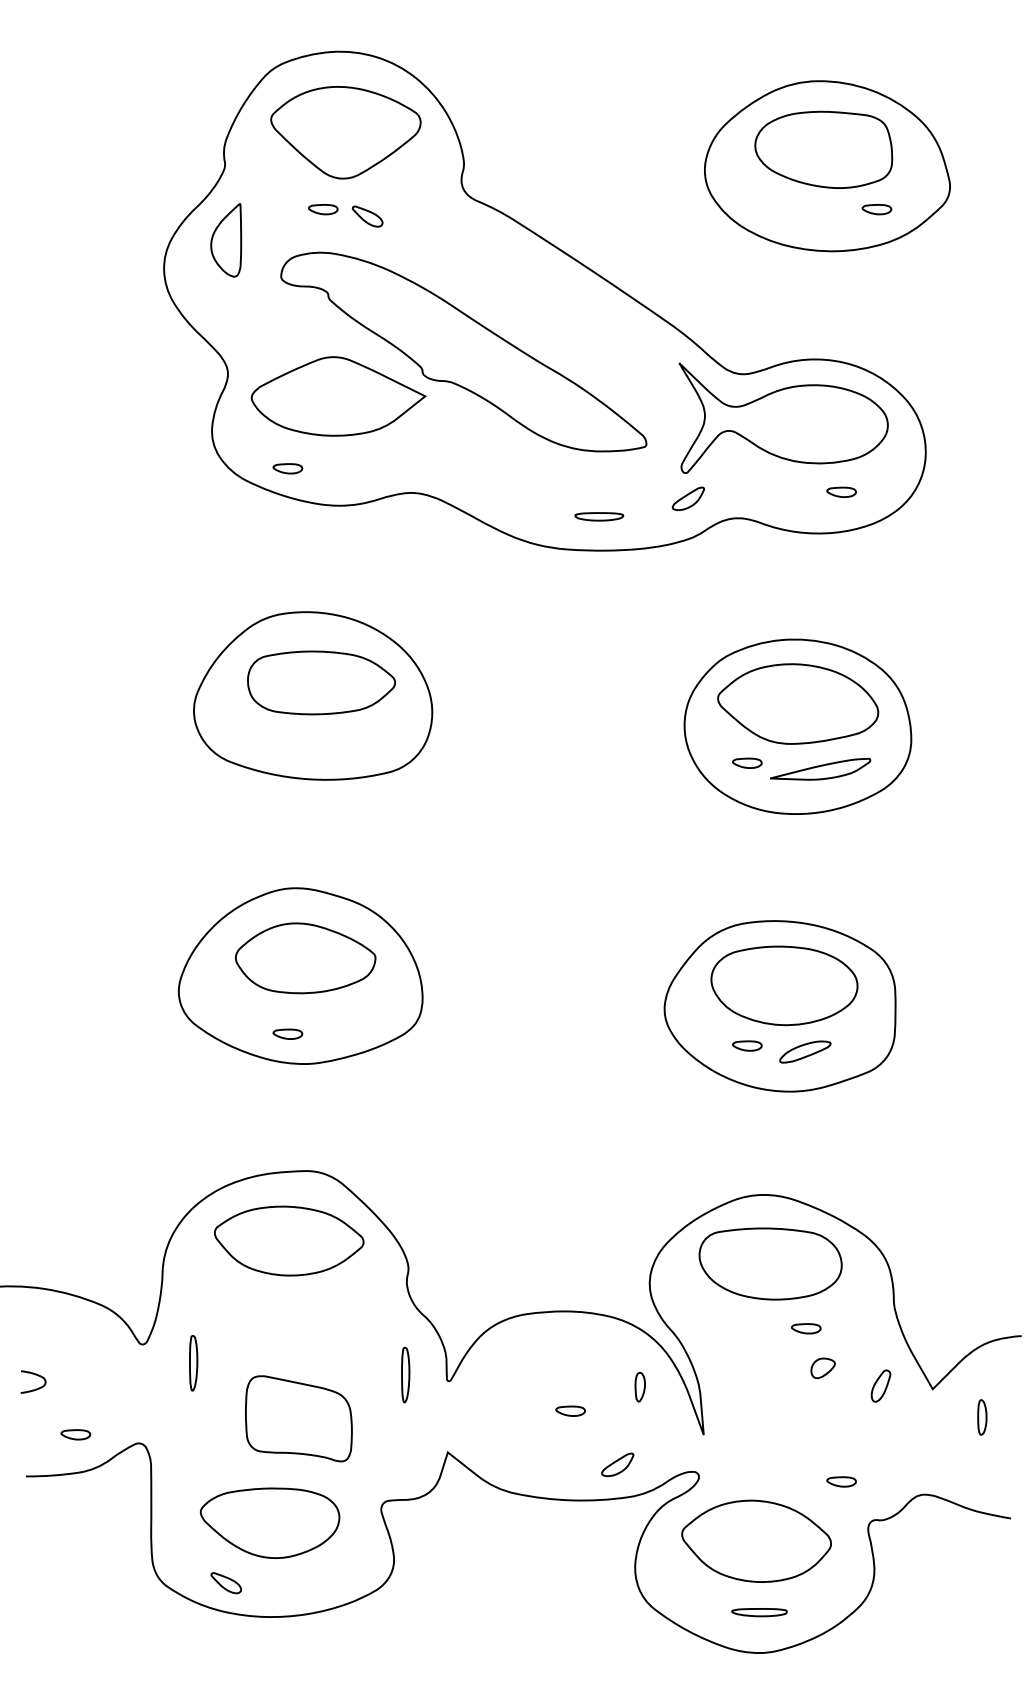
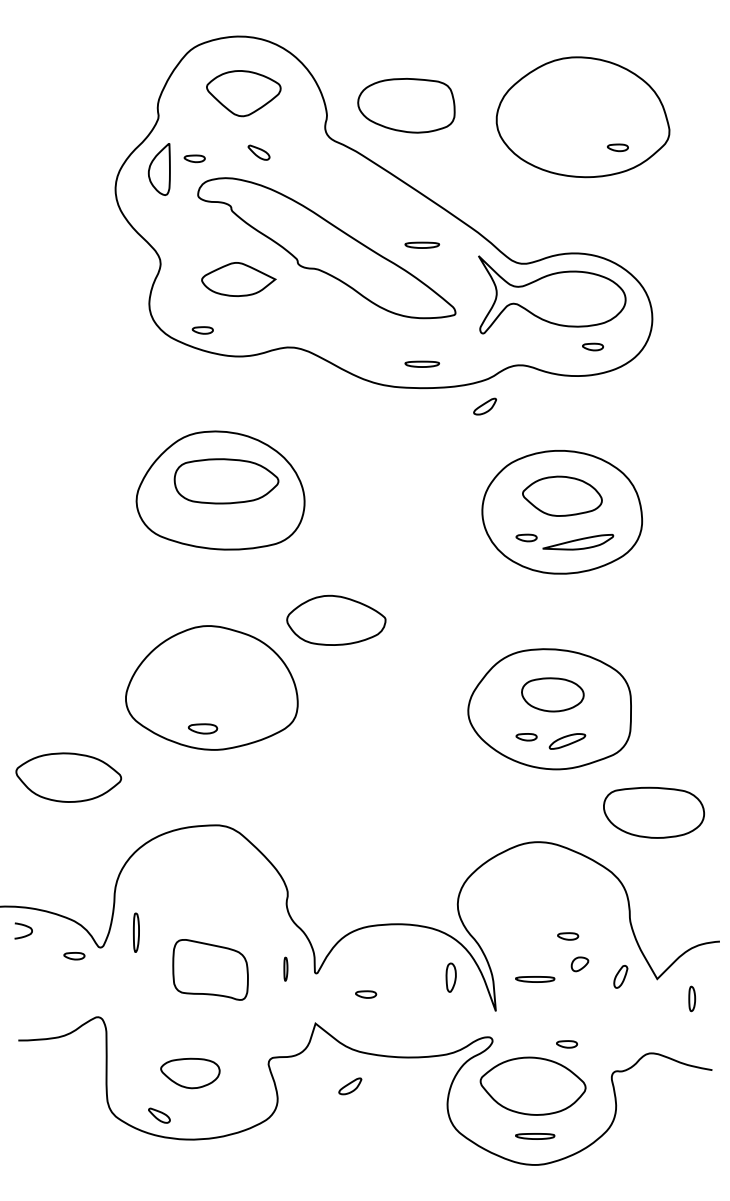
part: (345, 132) -> (243, 93), size x0.7
part: (823, 149) -> (406, 105), moved
part: (322, 209) -> (194, 158), moved
part: (599, 346) -> (422, 244), added
part: (338, 396) -> (238, 279), size x0.6
part: (689, 498) -> (485, 406), moved
part: (798, 704) -> (562, 496), size x0.7
part: (305, 957) -> (336, 619), moved
part: (784, 985) -> (552, 694), size x0.6
part: (287, 1033) -> (202, 728), size x1.4
part: (288, 1240) -> (68, 777), moved
part: (769, 1263) -> (653, 812), moved
part: (193, 1362) -> (136, 932), moved
curve: (34, 1375) -> (24, 926), moved
part: (405, 1375) -> (285, 969), size x0.6
part: (639, 1387) -> (450, 977), size x1.4
part: (759, 1389) -> (535, 979), added
part: (571, 1411) -> (366, 994), moved
part: (298, 1418) -> (210, 969), moved
part: (75, 1435) -> (74, 956), moved
part: (618, 1465) -> (350, 1086), moved
part: (842, 1482) -> (567, 1044), moved
part: (270, 1523) -> (190, 1073), size x0.6

